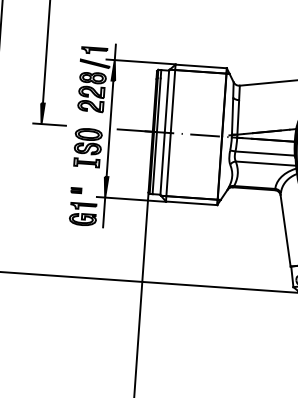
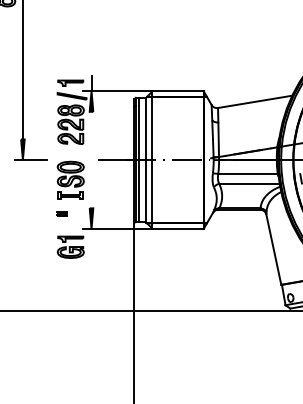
line: (110, 128) -> (91, 159), removed
part: (75, 189) -> (61, 213), moved
line: (104, 212) -> (91, 243), removed

